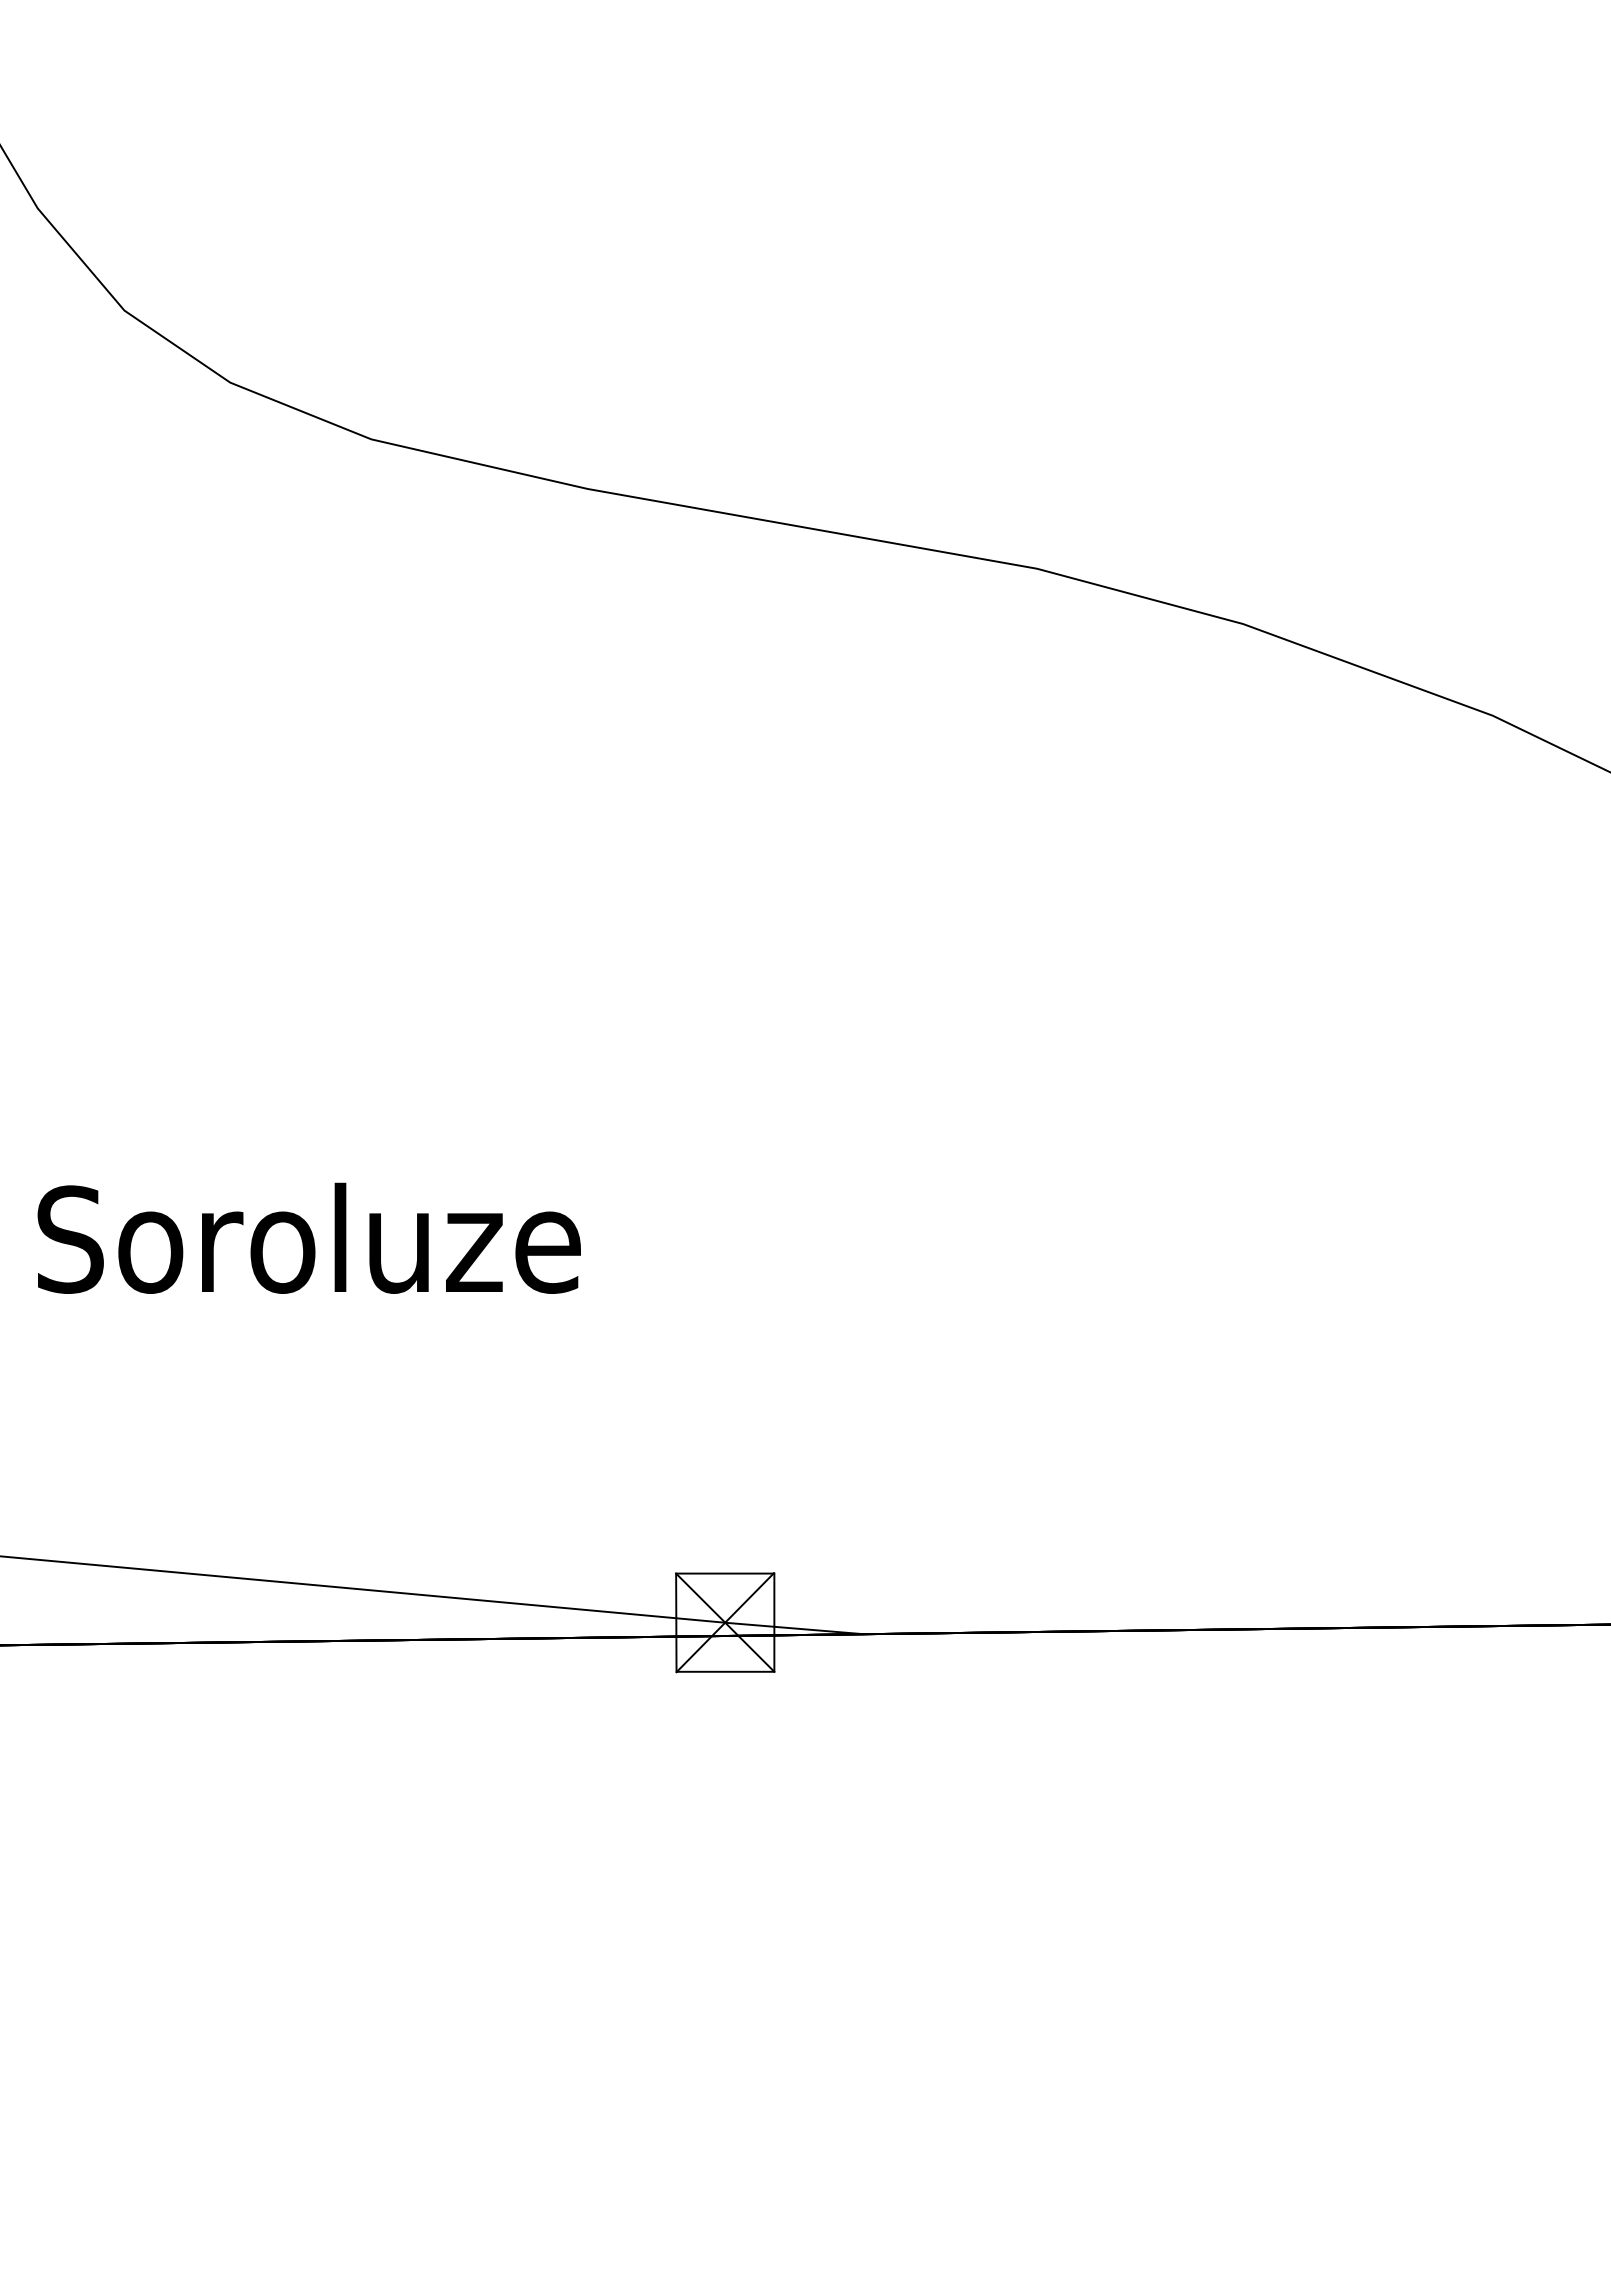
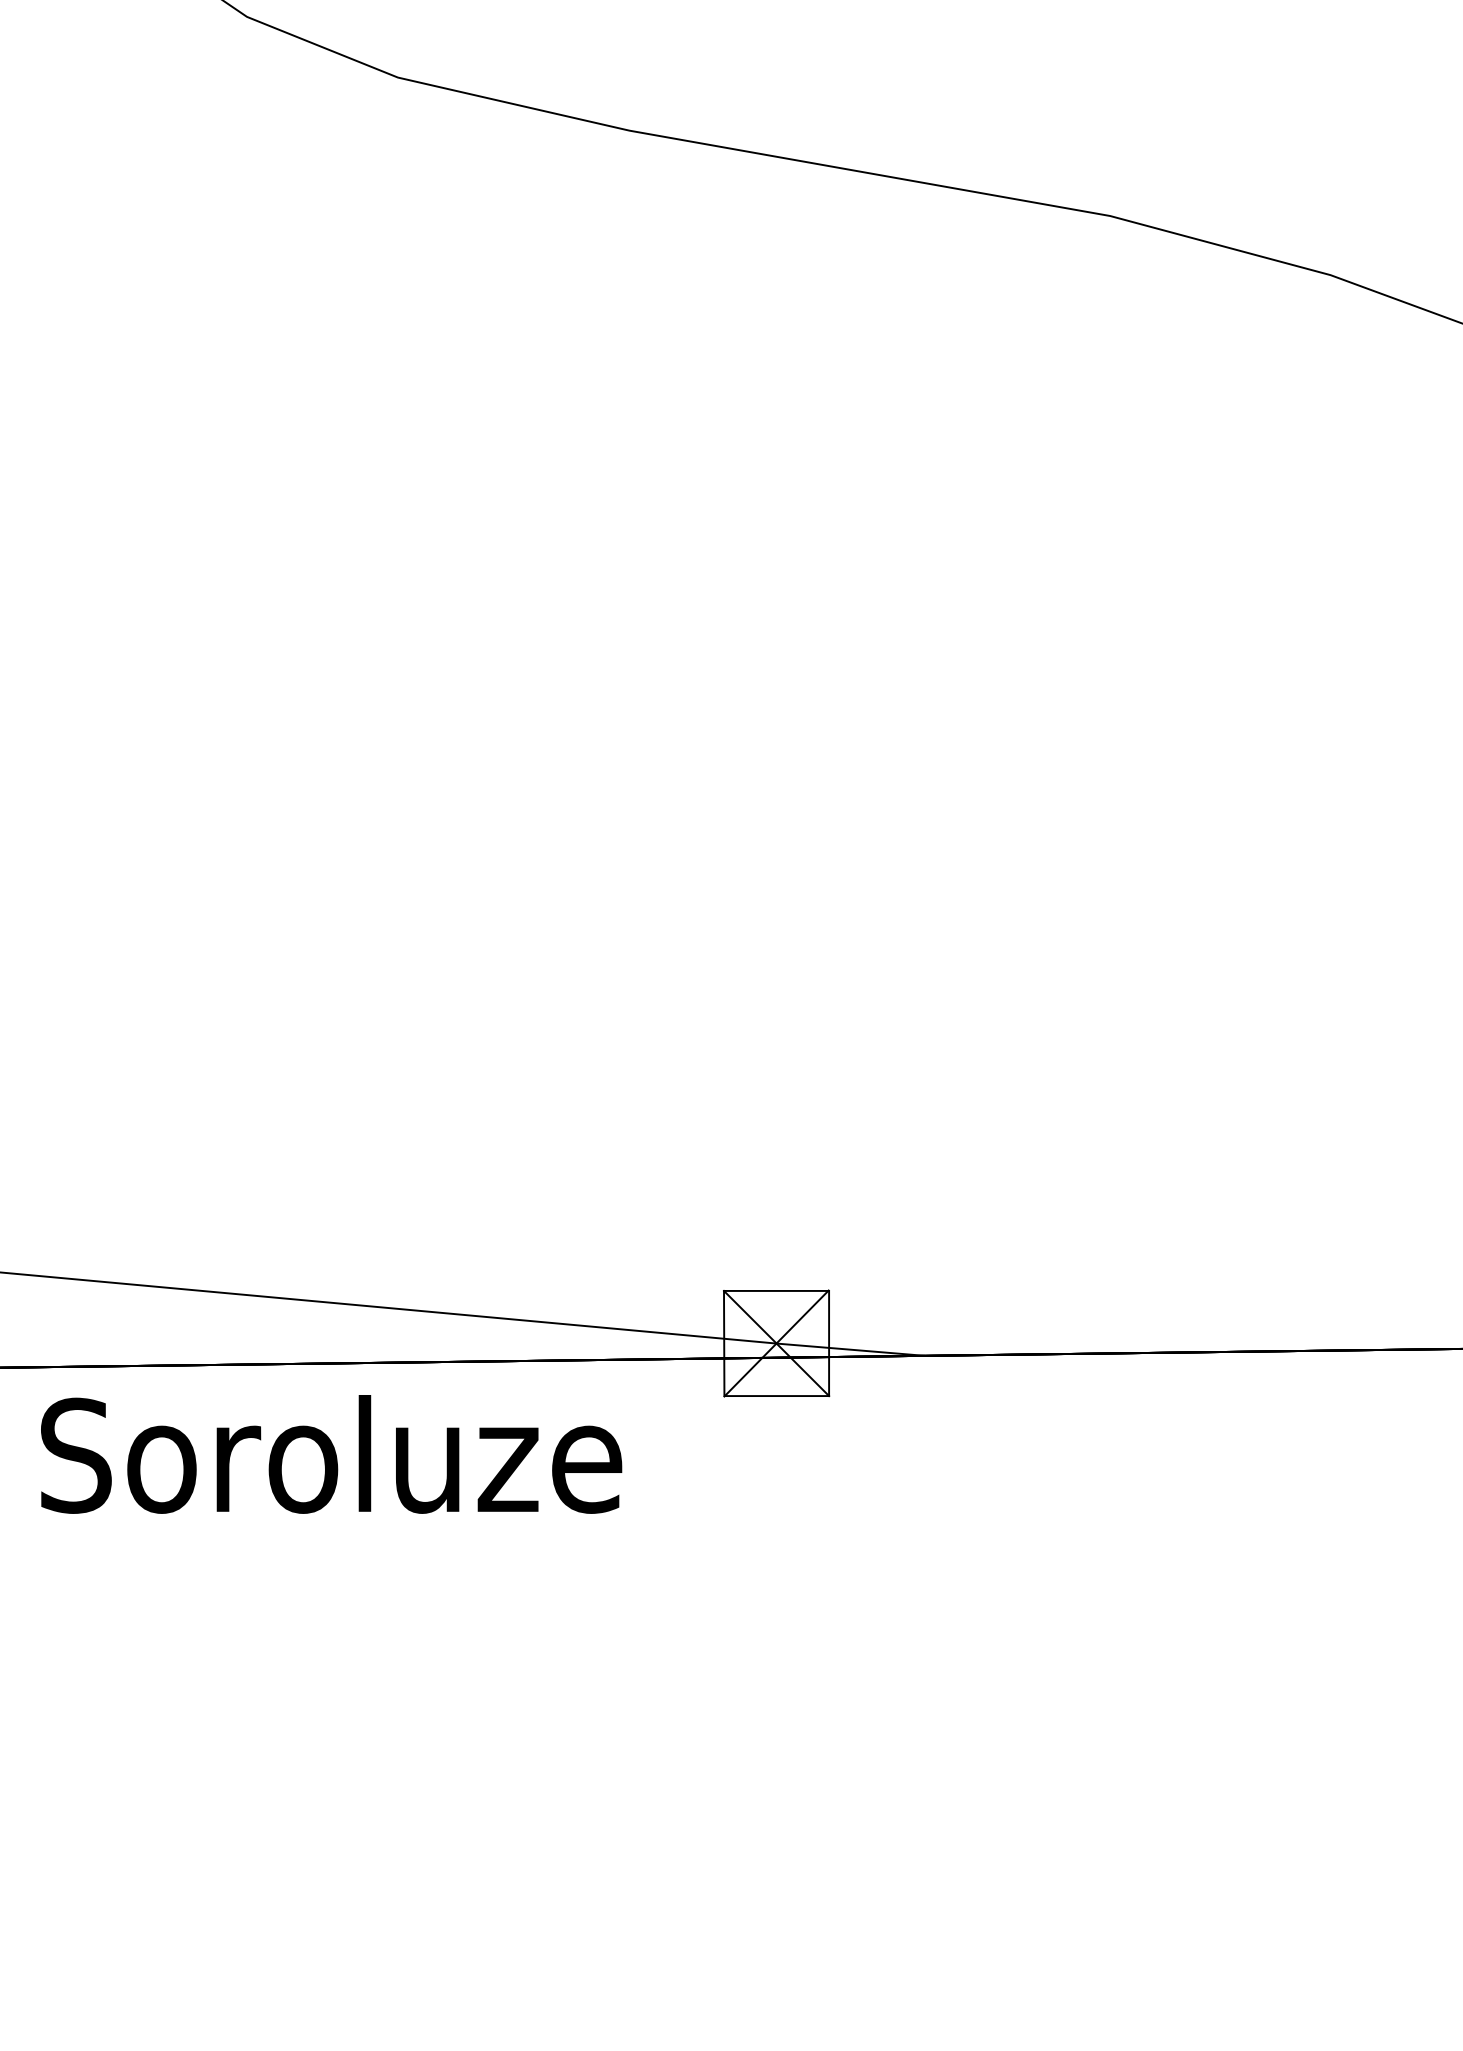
text: (308, 1237) -> (330, 1453), moved

